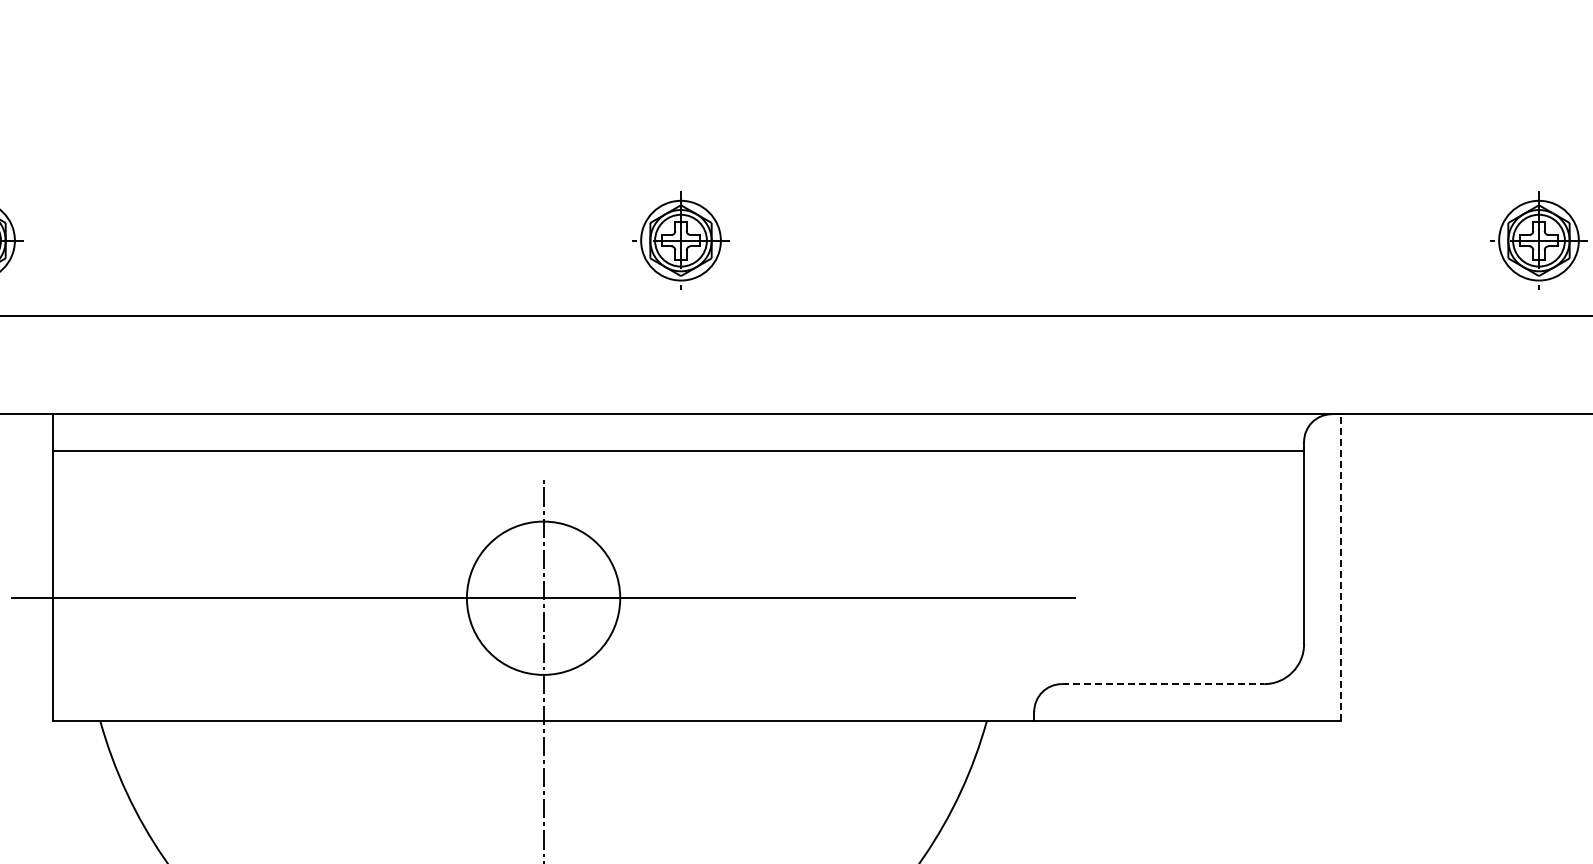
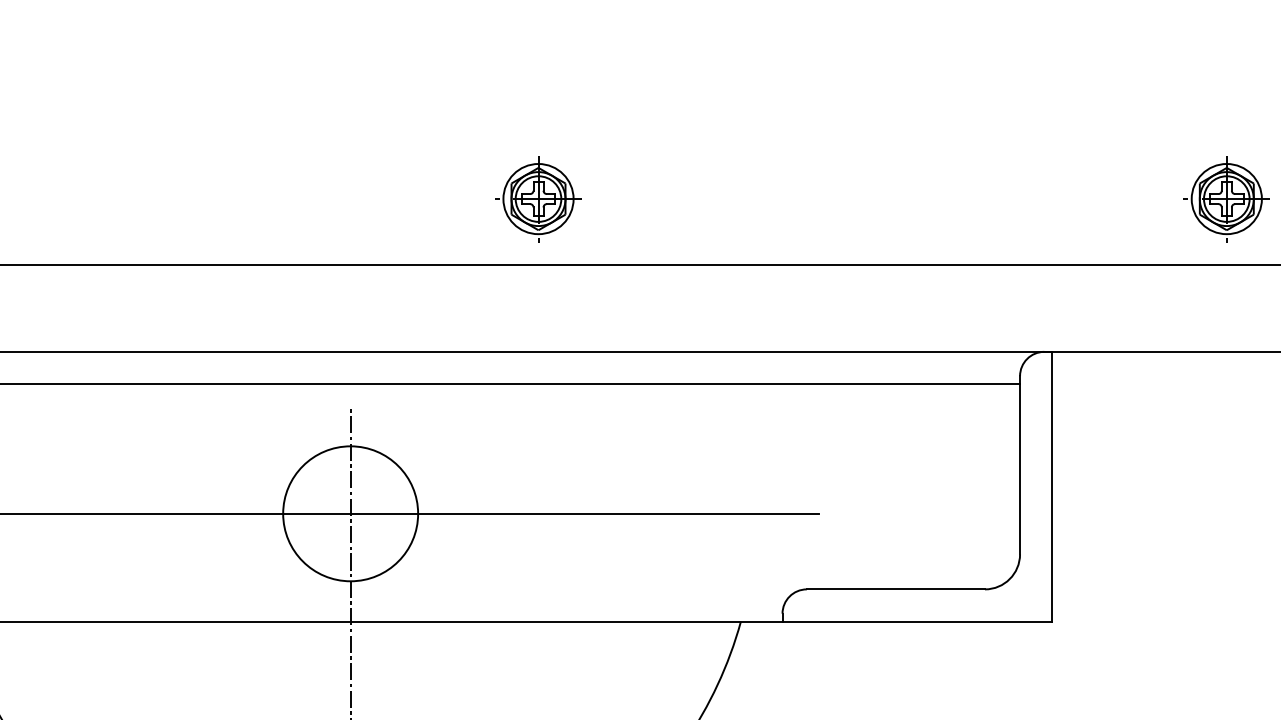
part: (680, 240) -> (538, 198), moved
line: (1340, 567) -> (1052, 486), dashed -> solid
line: (1163, 684) -> (896, 589), dashed -> solid

